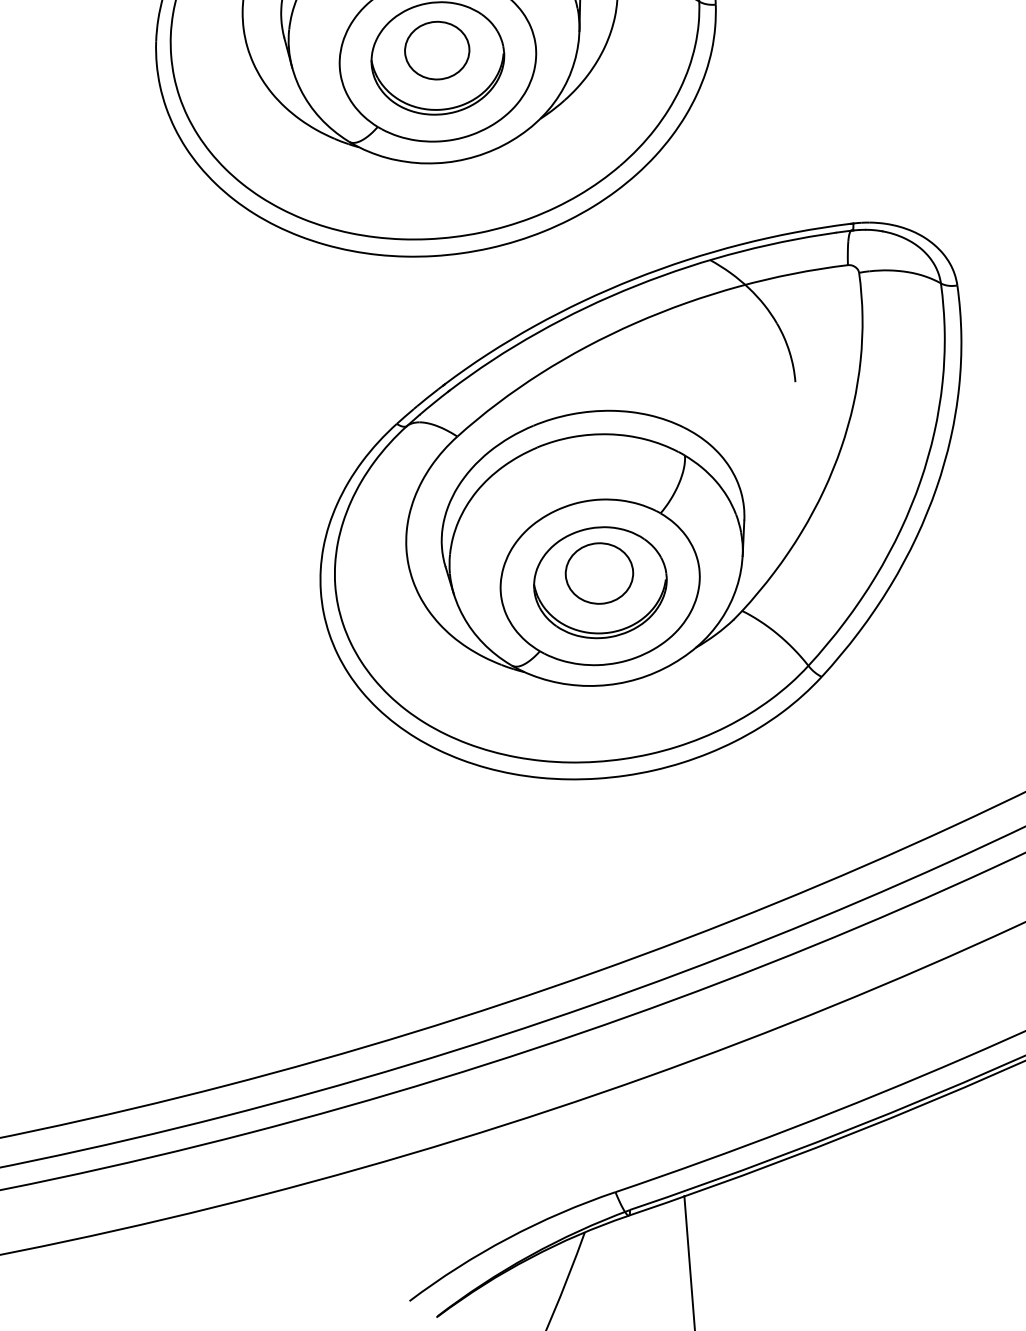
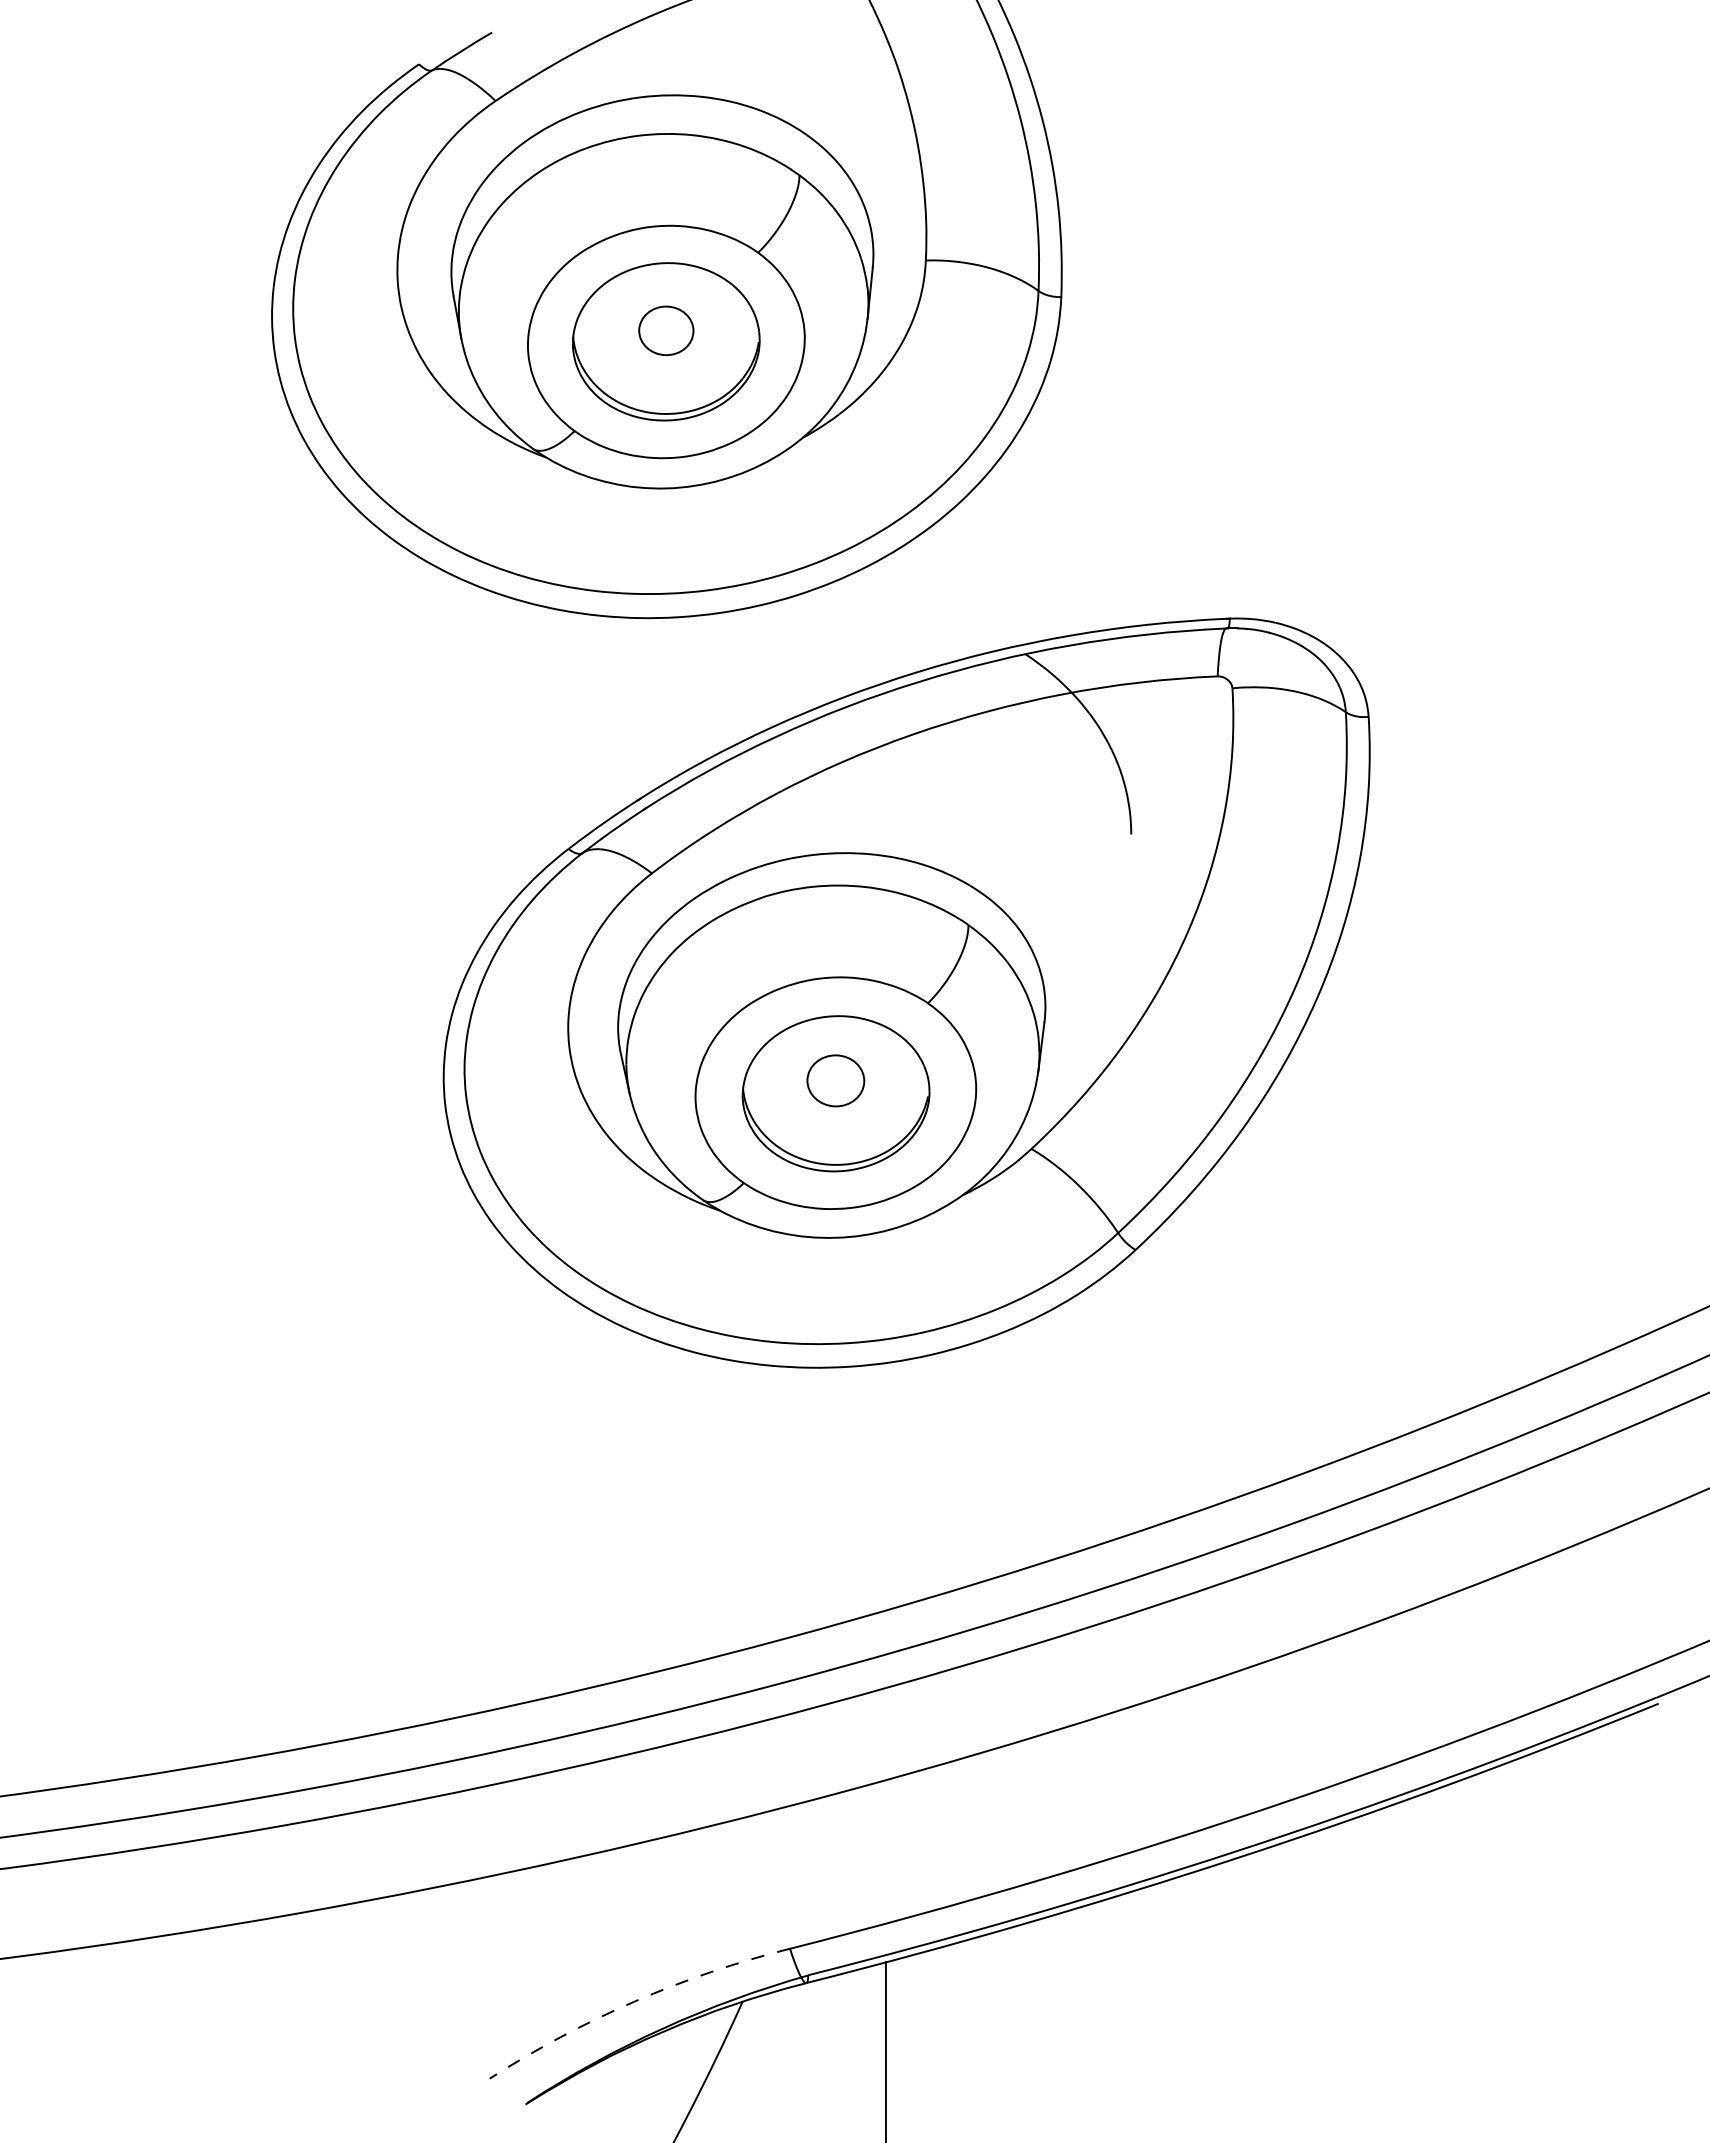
part: (437, 50) -> (666, 330), size x0.6
part: (599, 573) -> (835, 1080), size x0.6
arc: (508, 1238) -> (634, 2001), solid -> dashed

